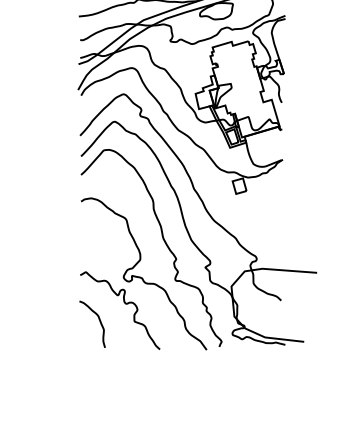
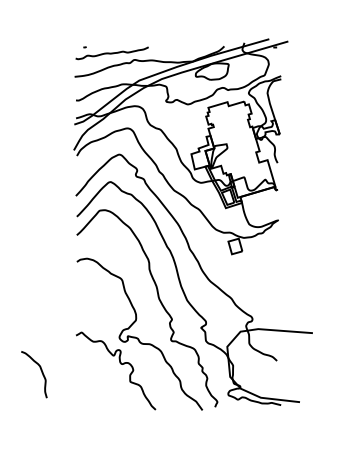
curve: (99, 323) -> (41, 373), moved

